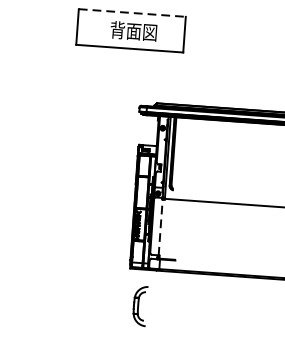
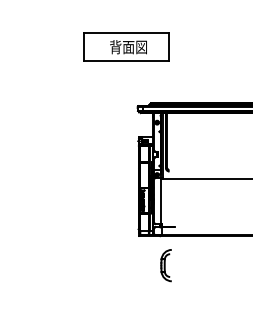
line: (132, 12) -> (126, 32), dashed -> solid
line: (161, 227) -> (161, 201), dashed -> solid
part: (139, 305) -> (165, 265), moved

